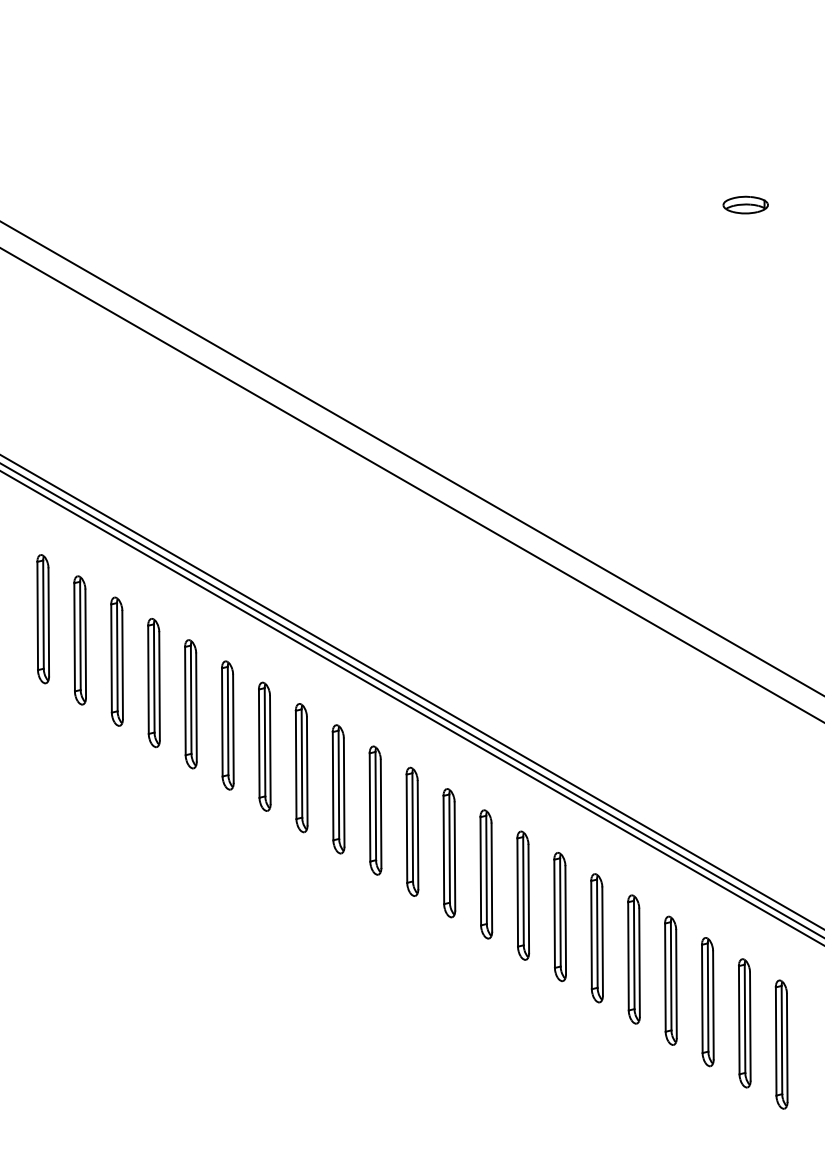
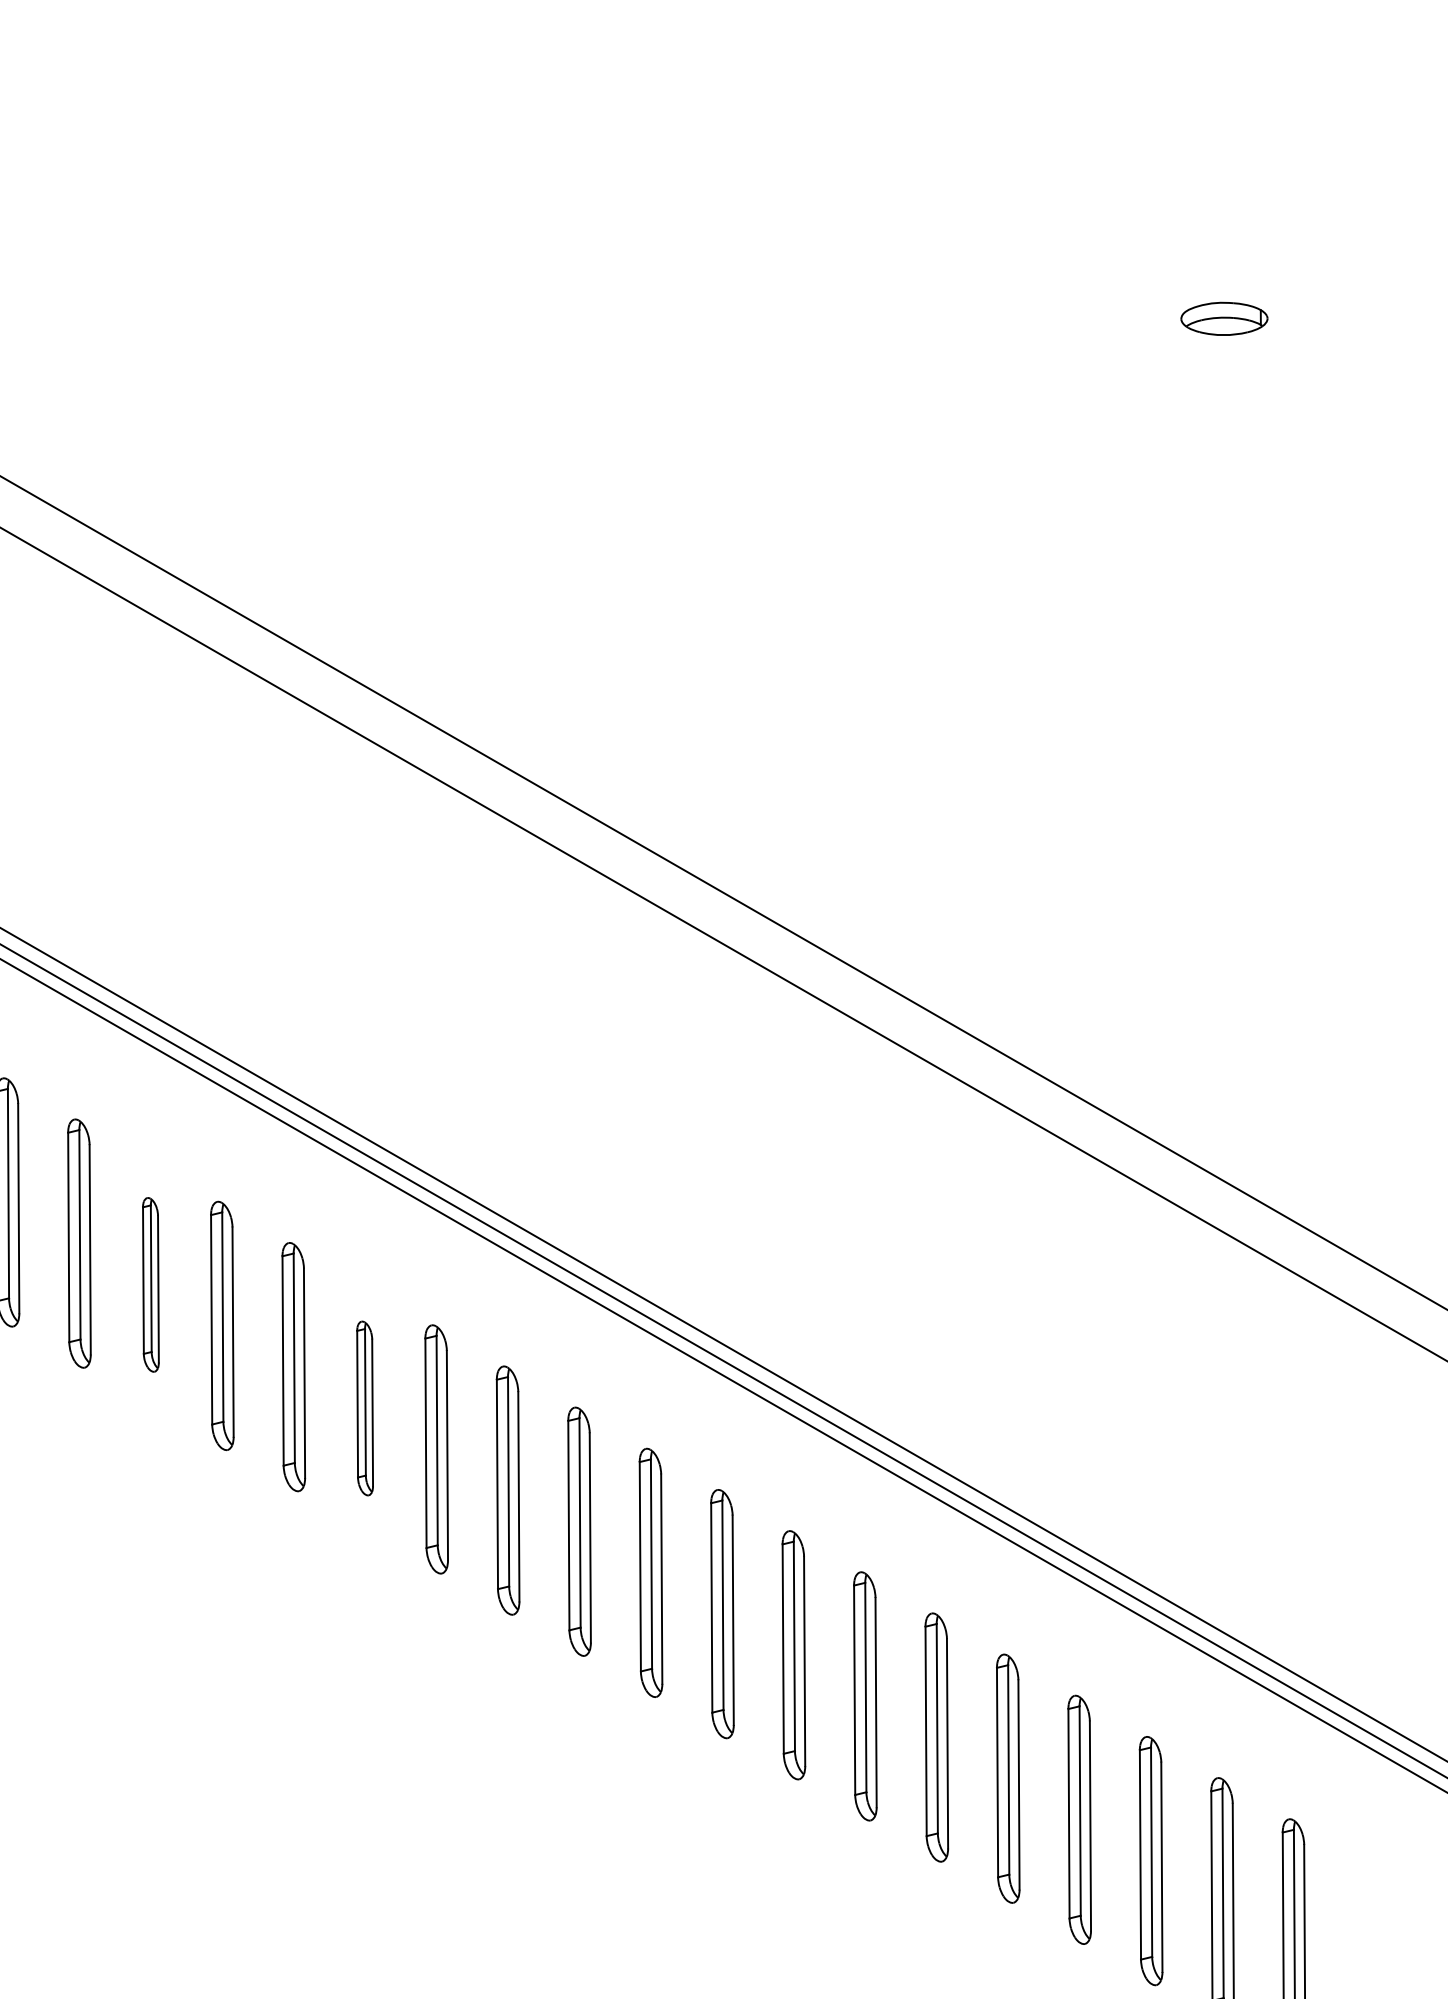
part: (190, 704) -> (150, 1285), size x0.7
part: (301, 768) -> (364, 1409), size x0.7

